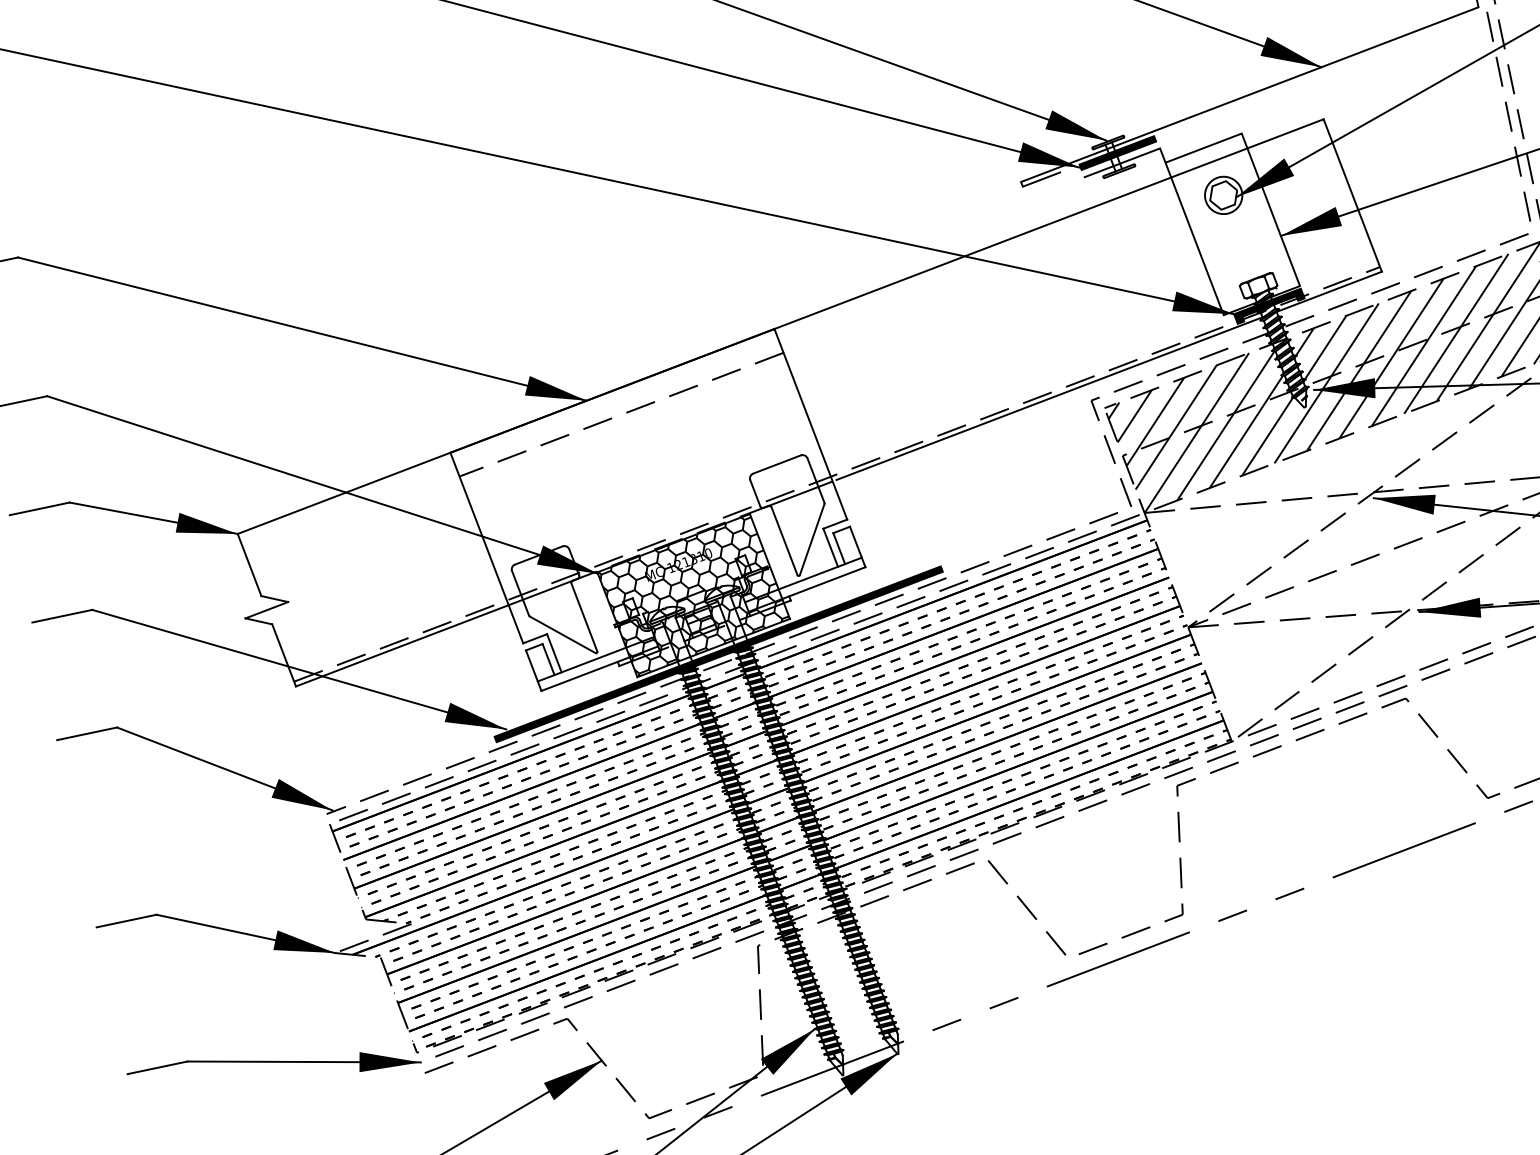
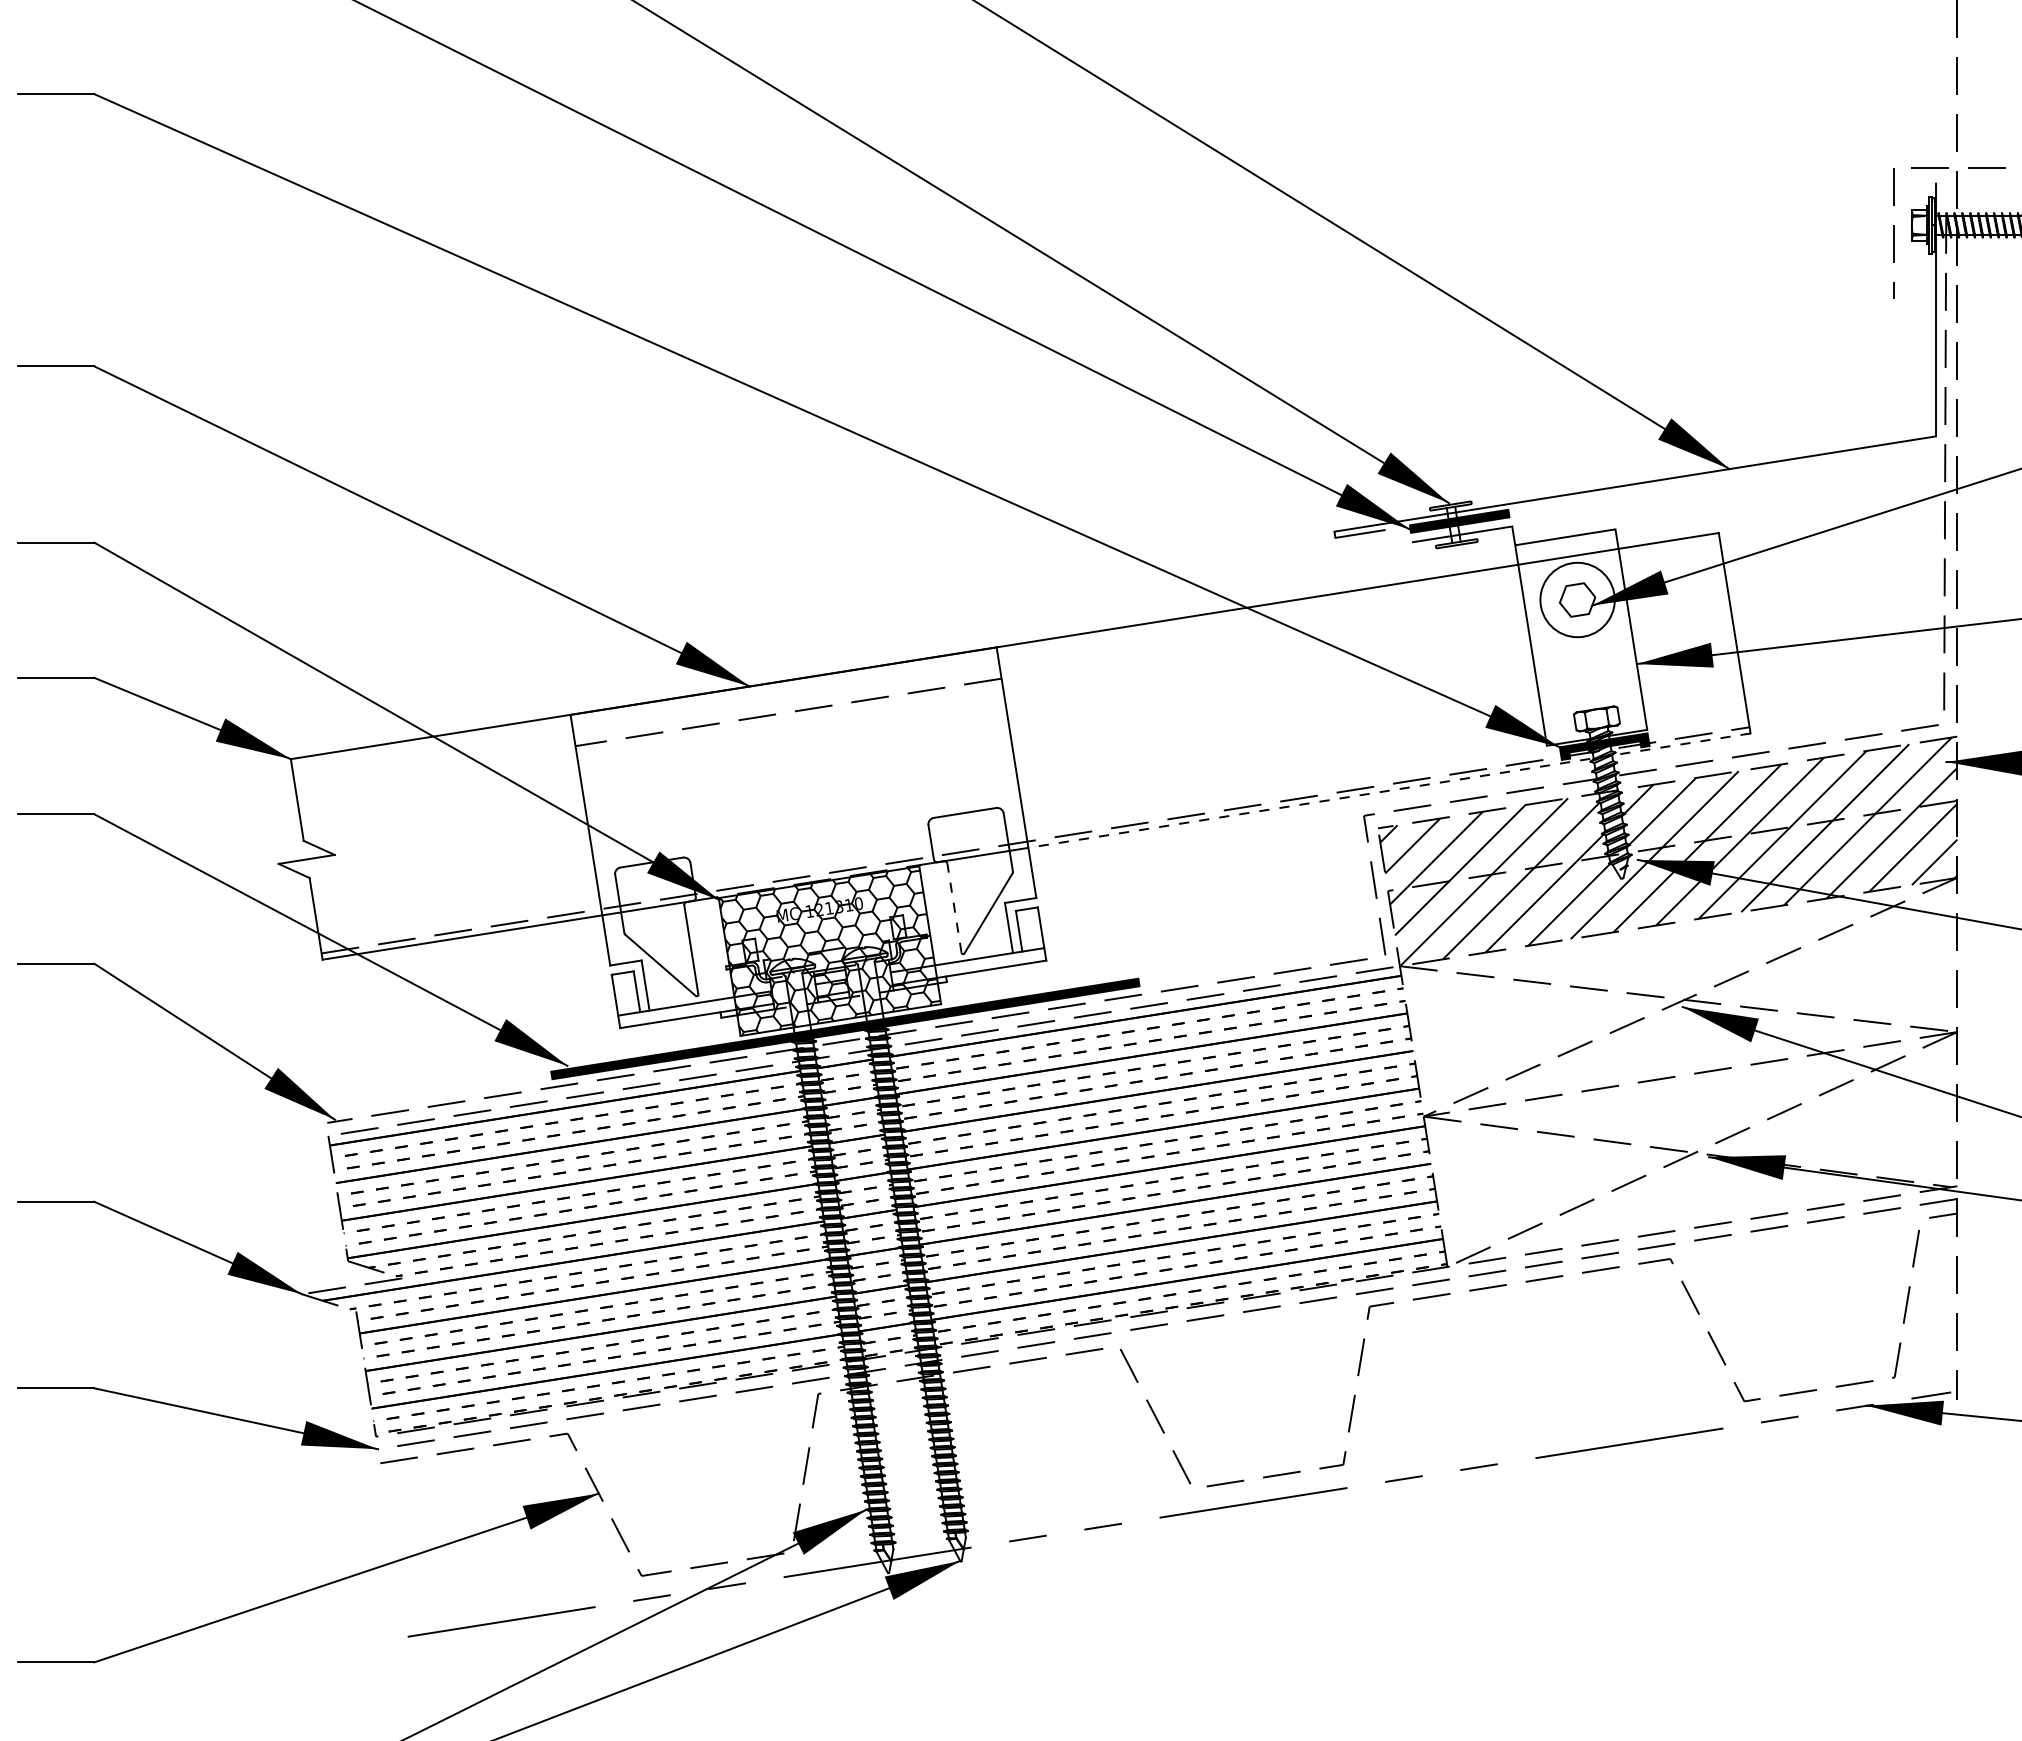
circle: (1223, 195) -> (1577, 599), size x1.6
line: (1108, 376) -> (1391, 790), solid -> dashed
line: (784, 540) -> (954, 907), solid -> dashed

